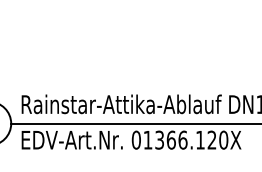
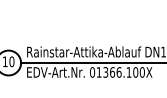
text: (211, 140) -> (135, 72), 01366.120X -> 01366.100X

